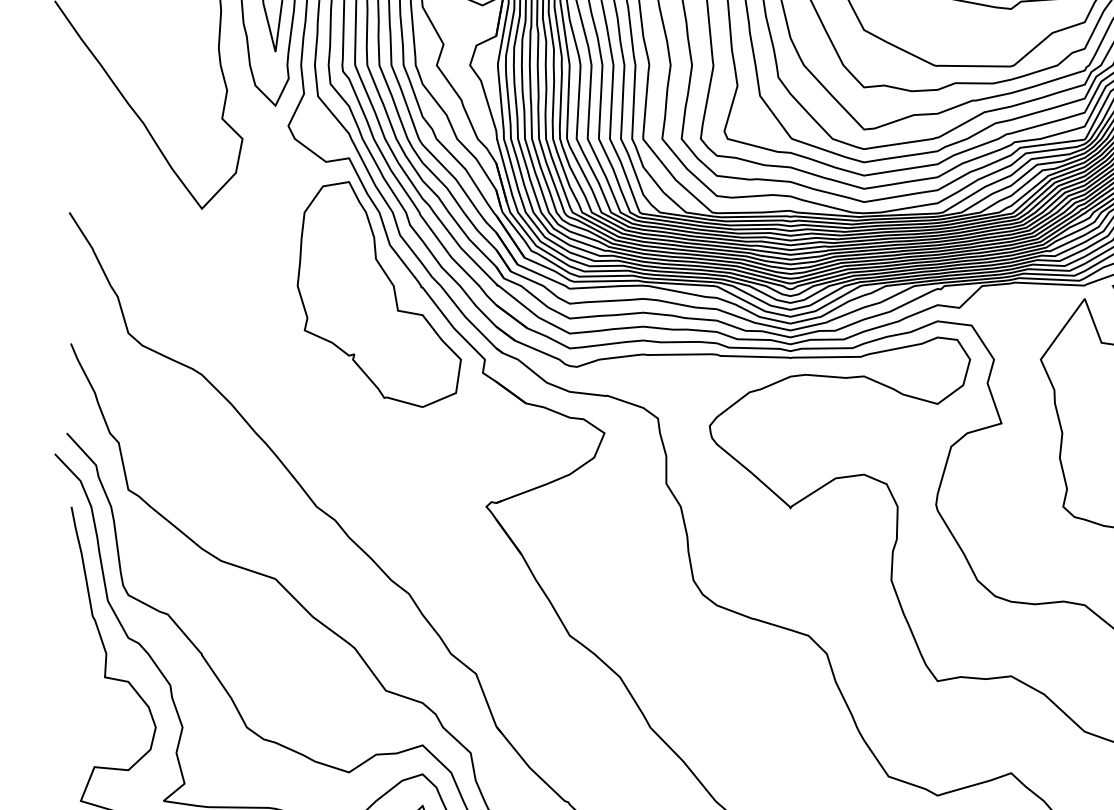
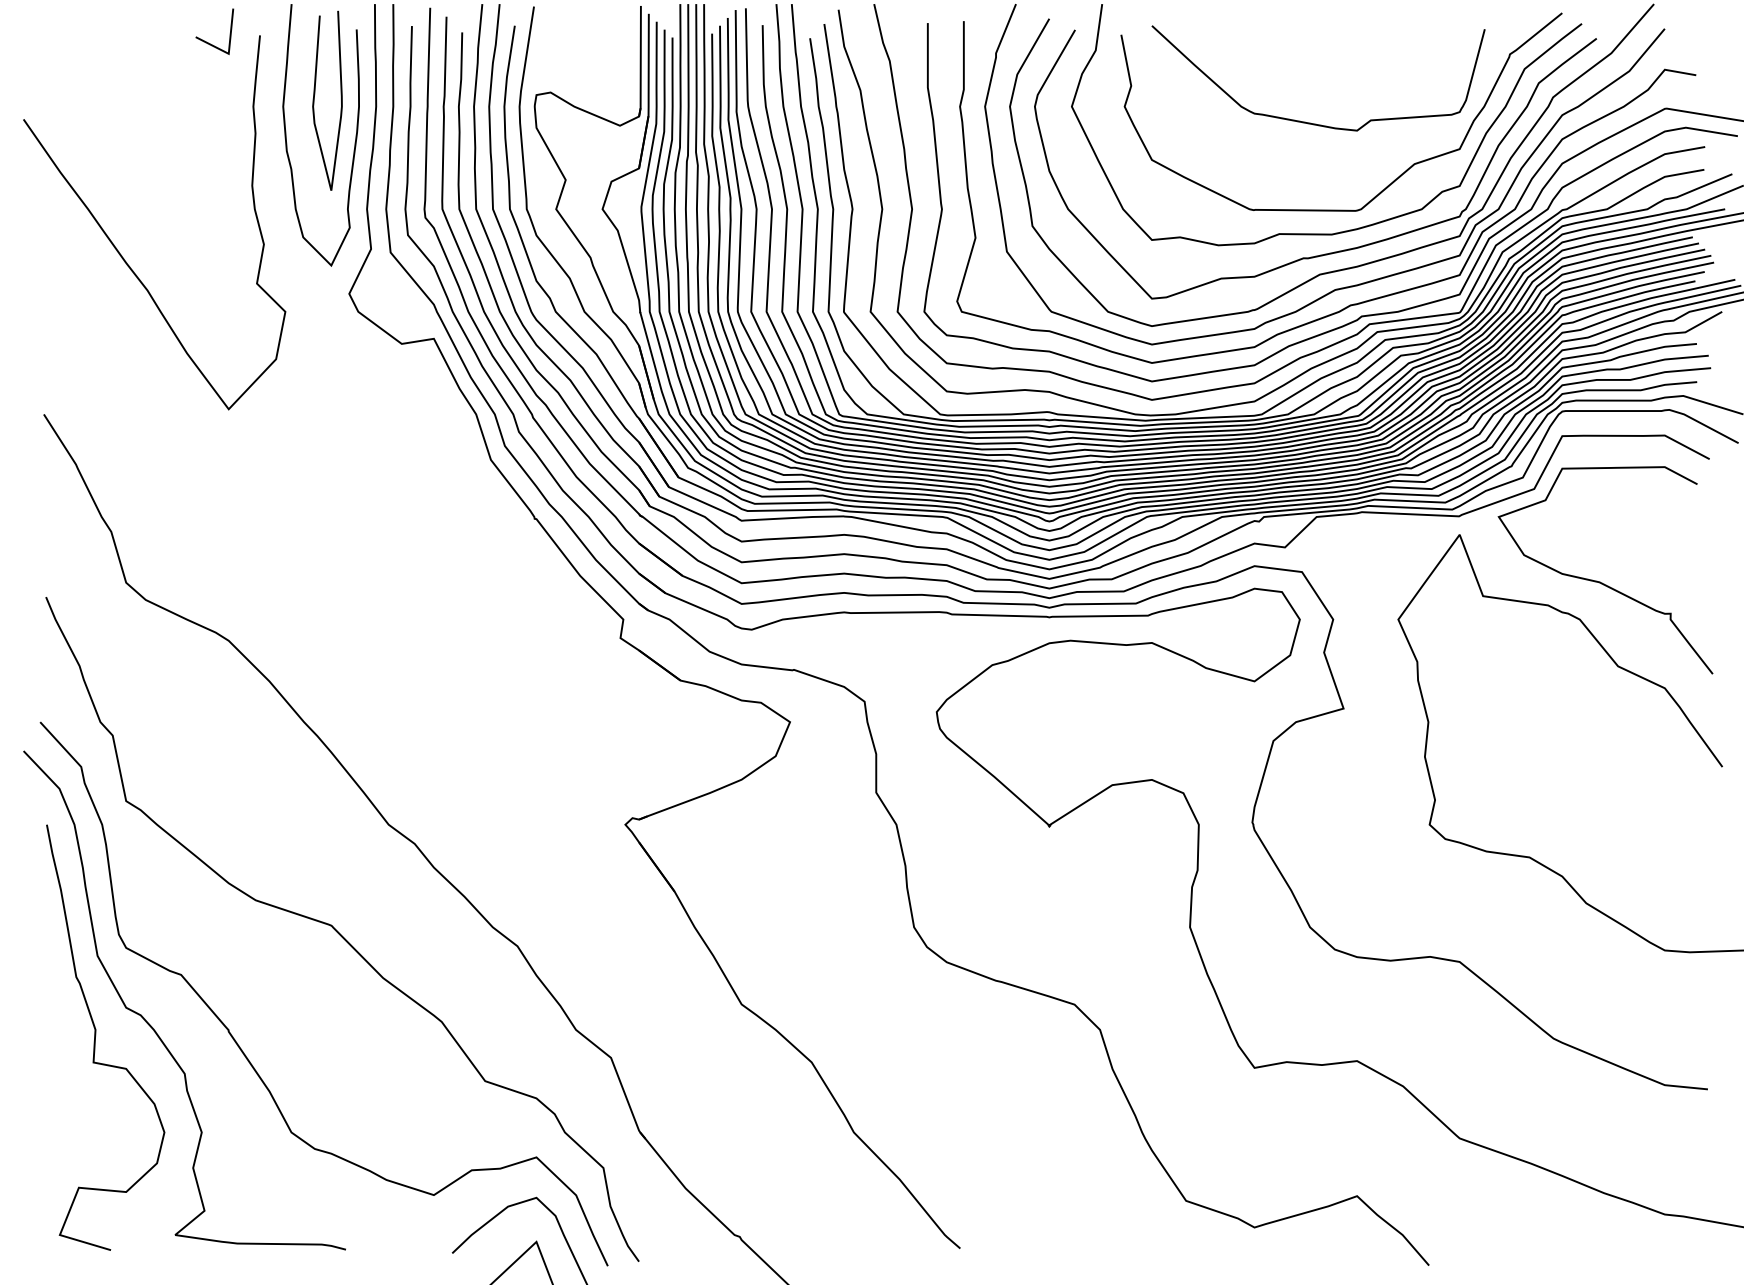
part: (378, 294) -> (475, 528), removed

